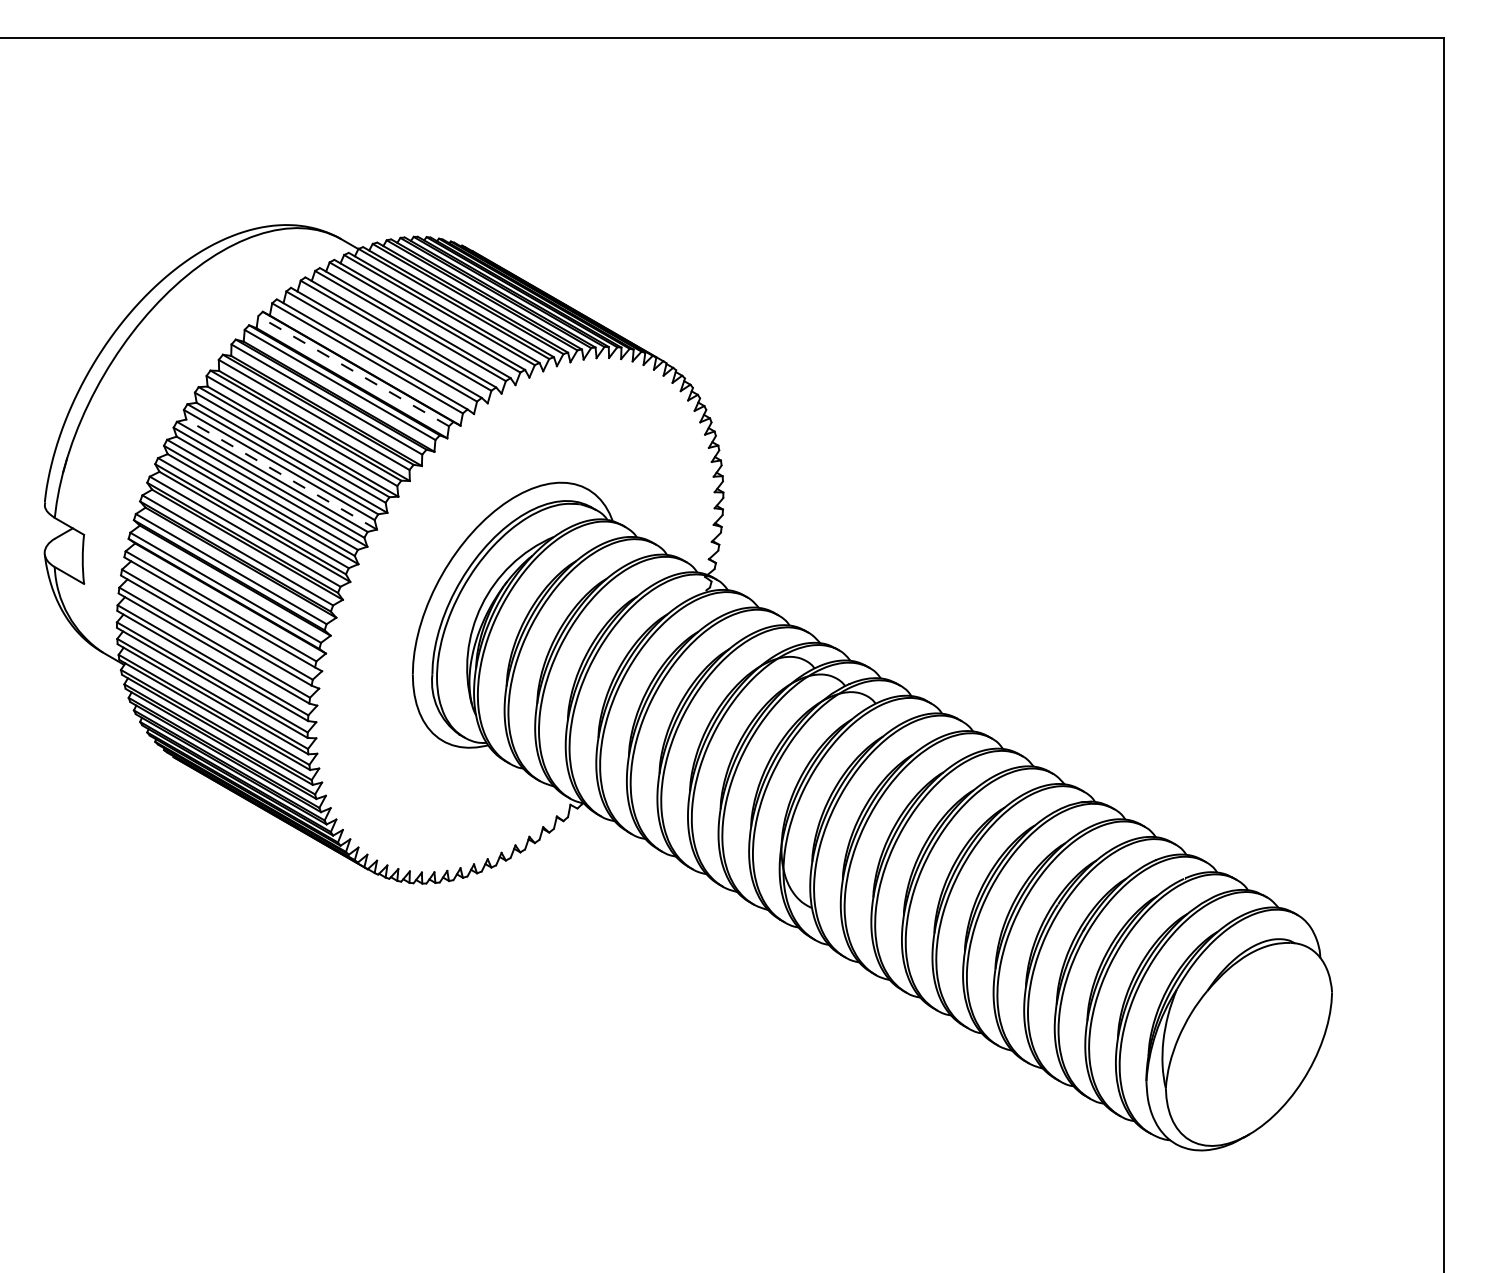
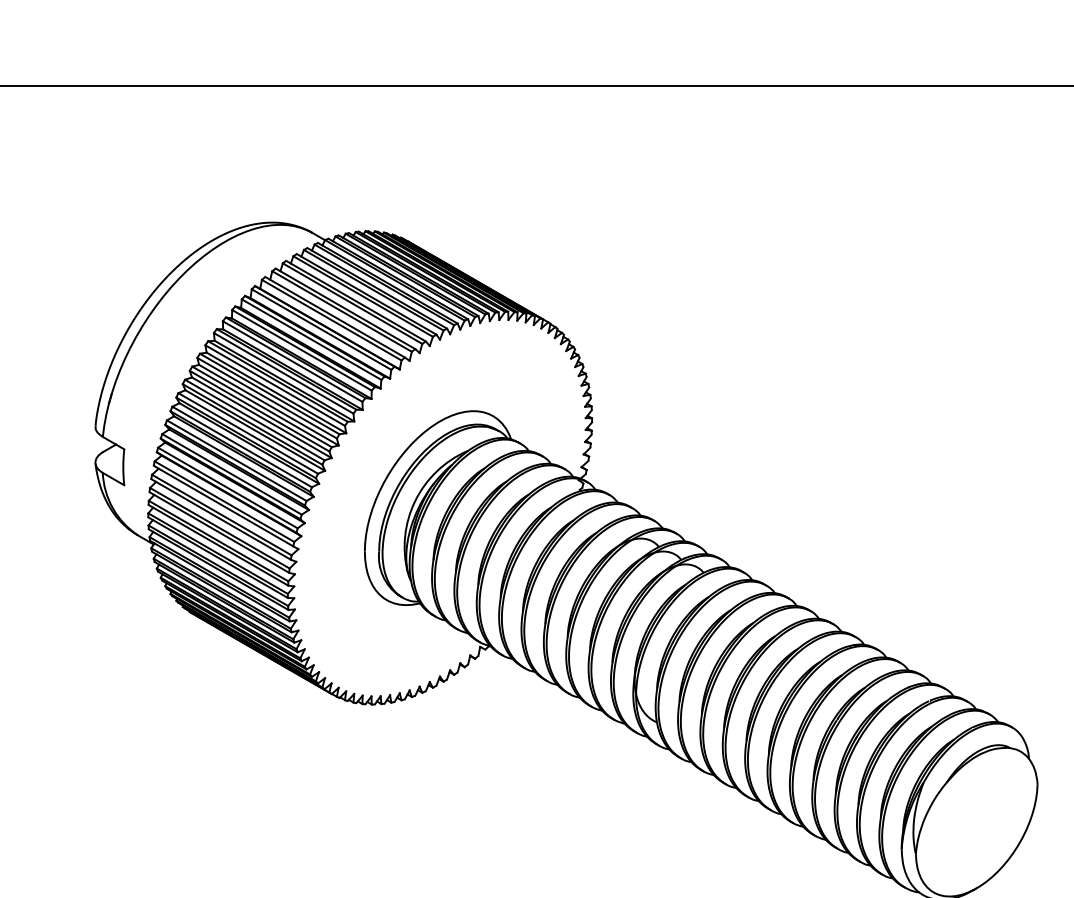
line: (353, 370) -> (321, 329), dashed -> solid
line: (281, 474) -> (268, 405), dashed -> solid

